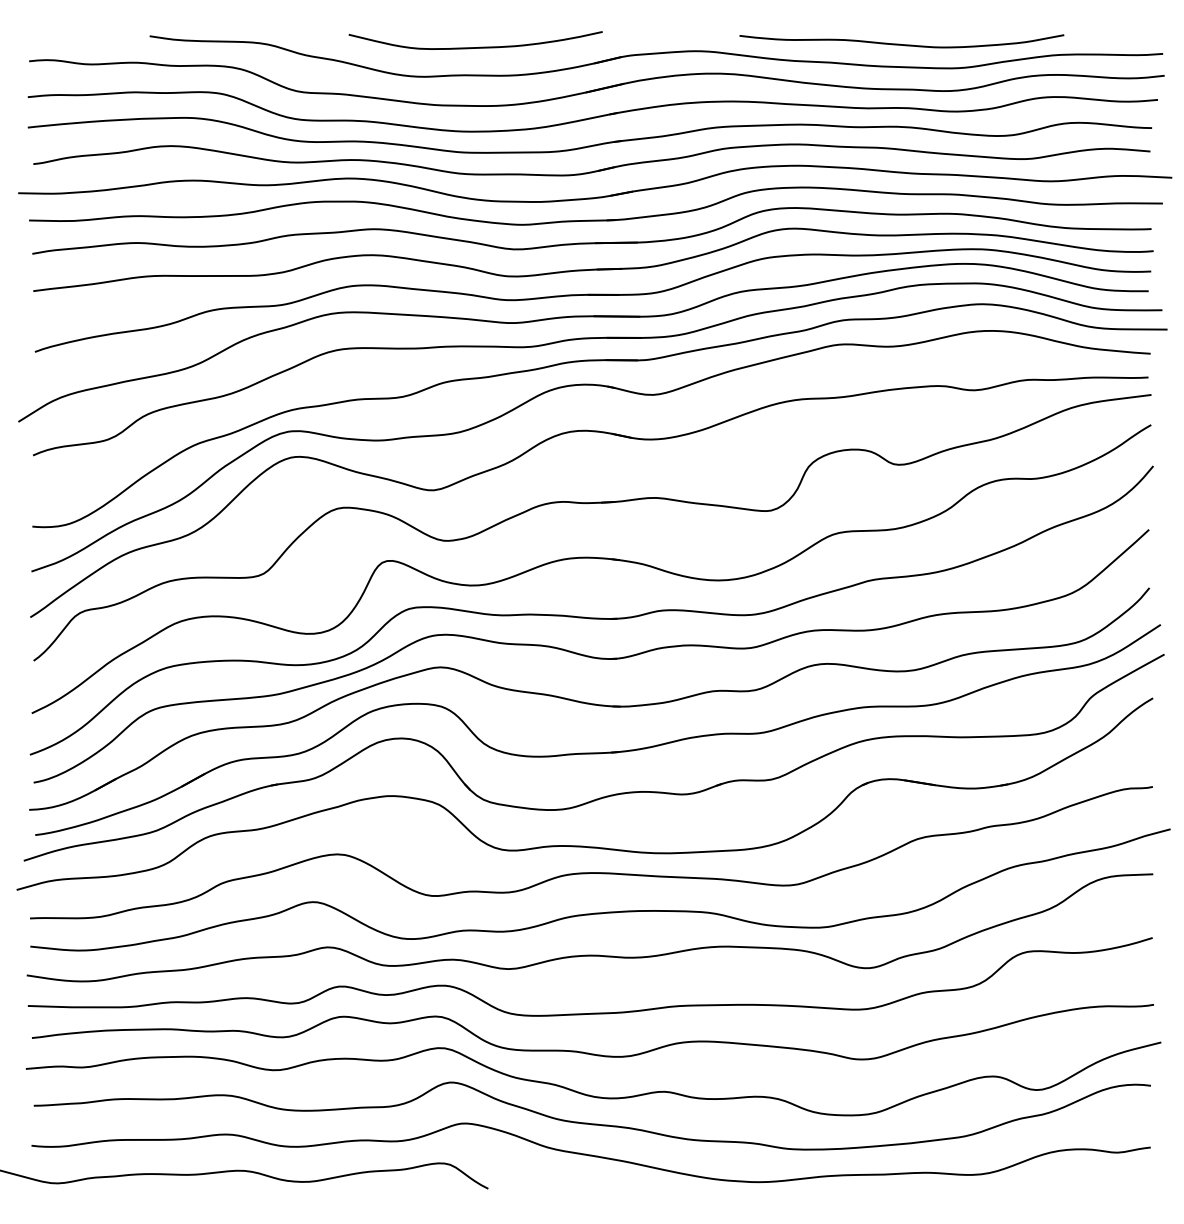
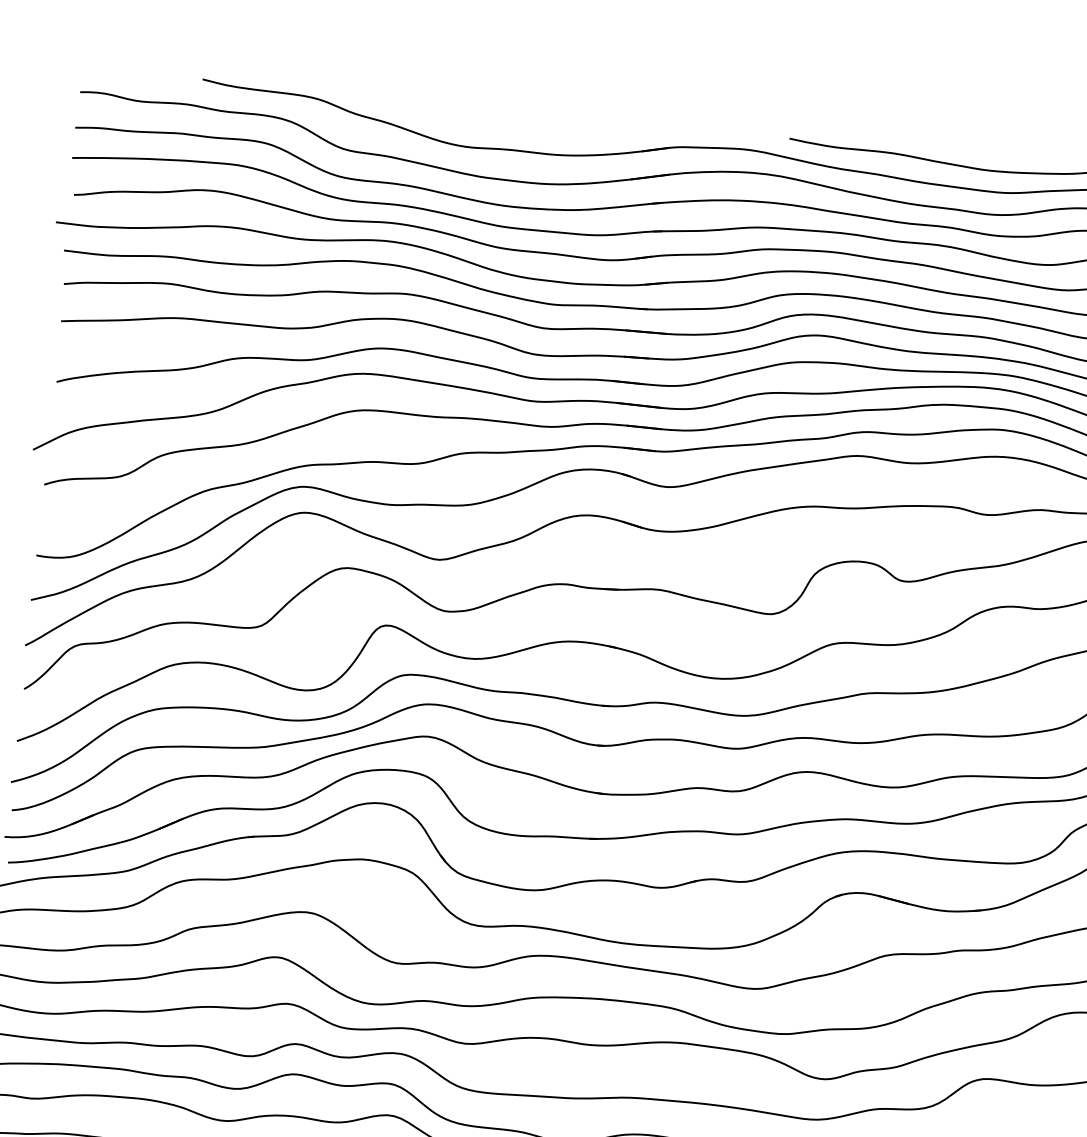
curve: (475, 47) -> (525, 123), removed

